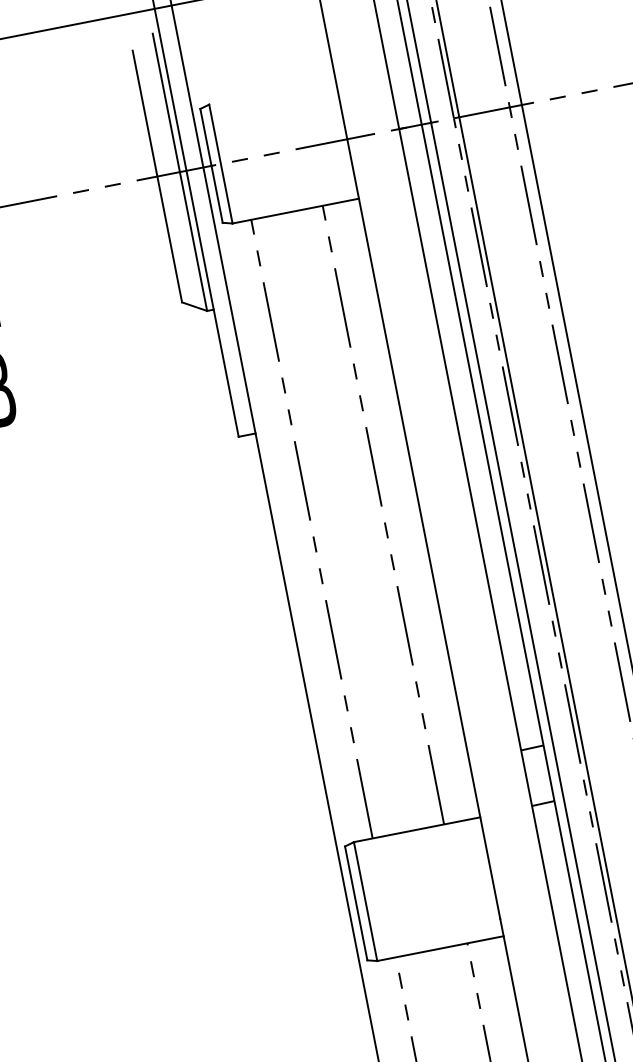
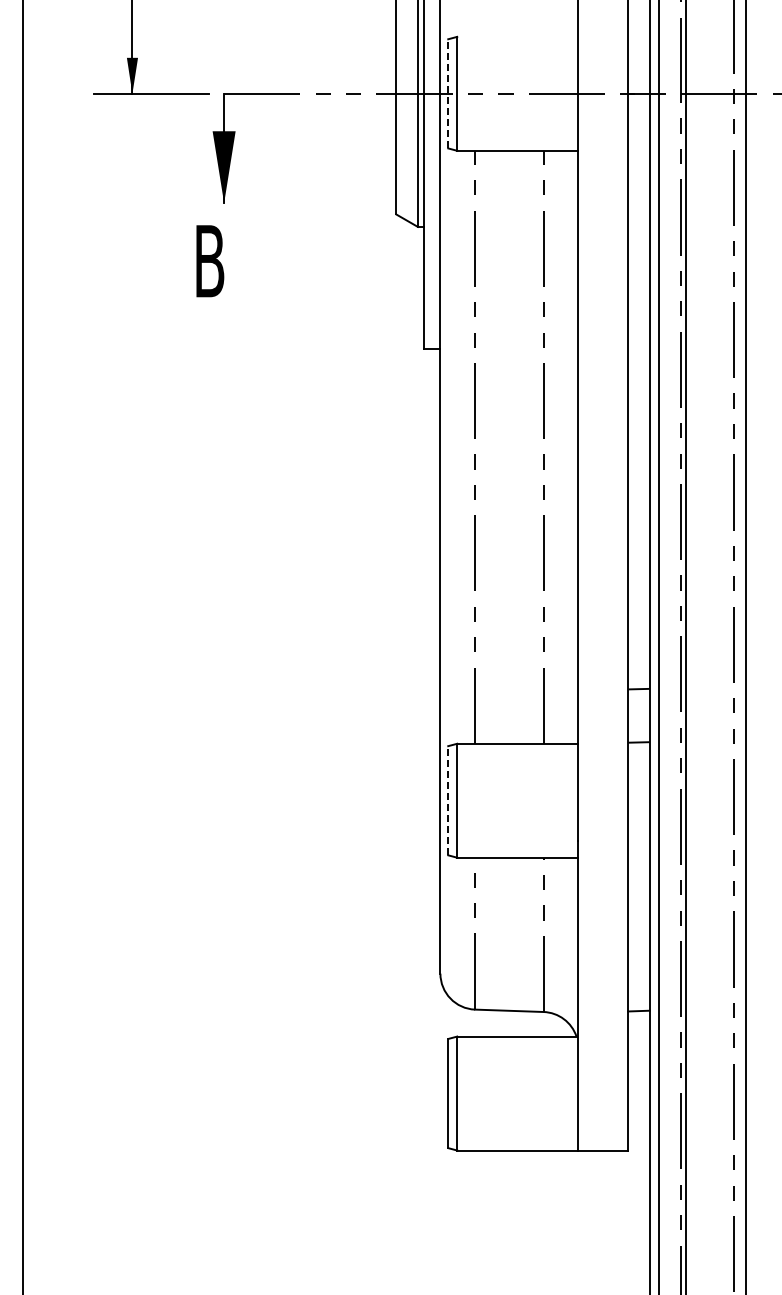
line: (211, 165) -> (448, 93), solid -> dashed
line: (356, 903) -> (448, 800), solid -> dashed

